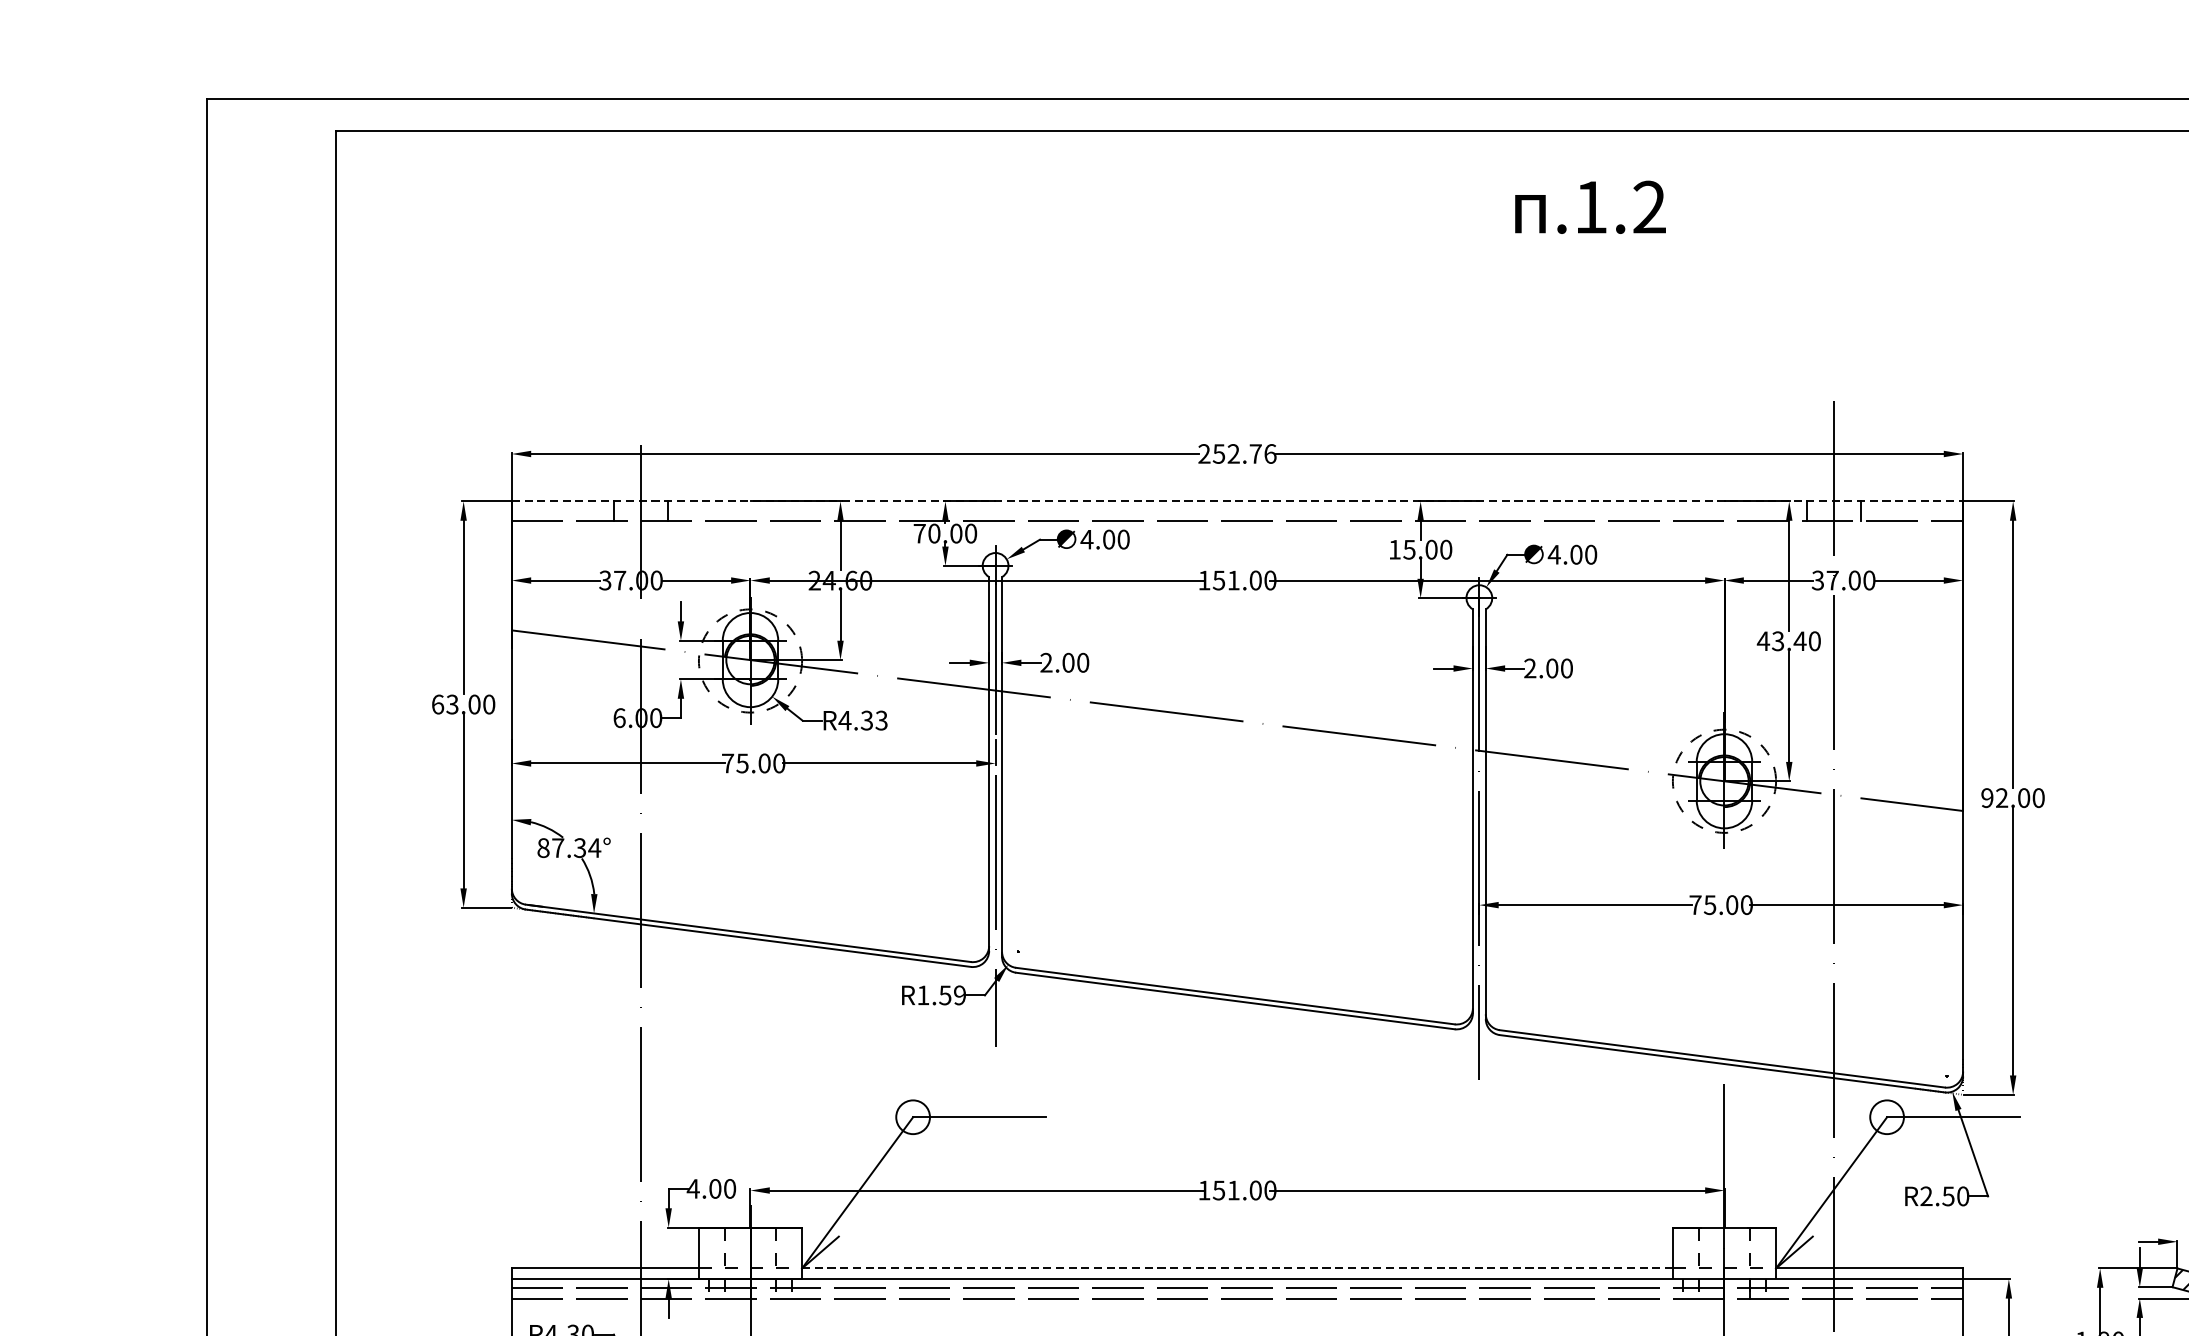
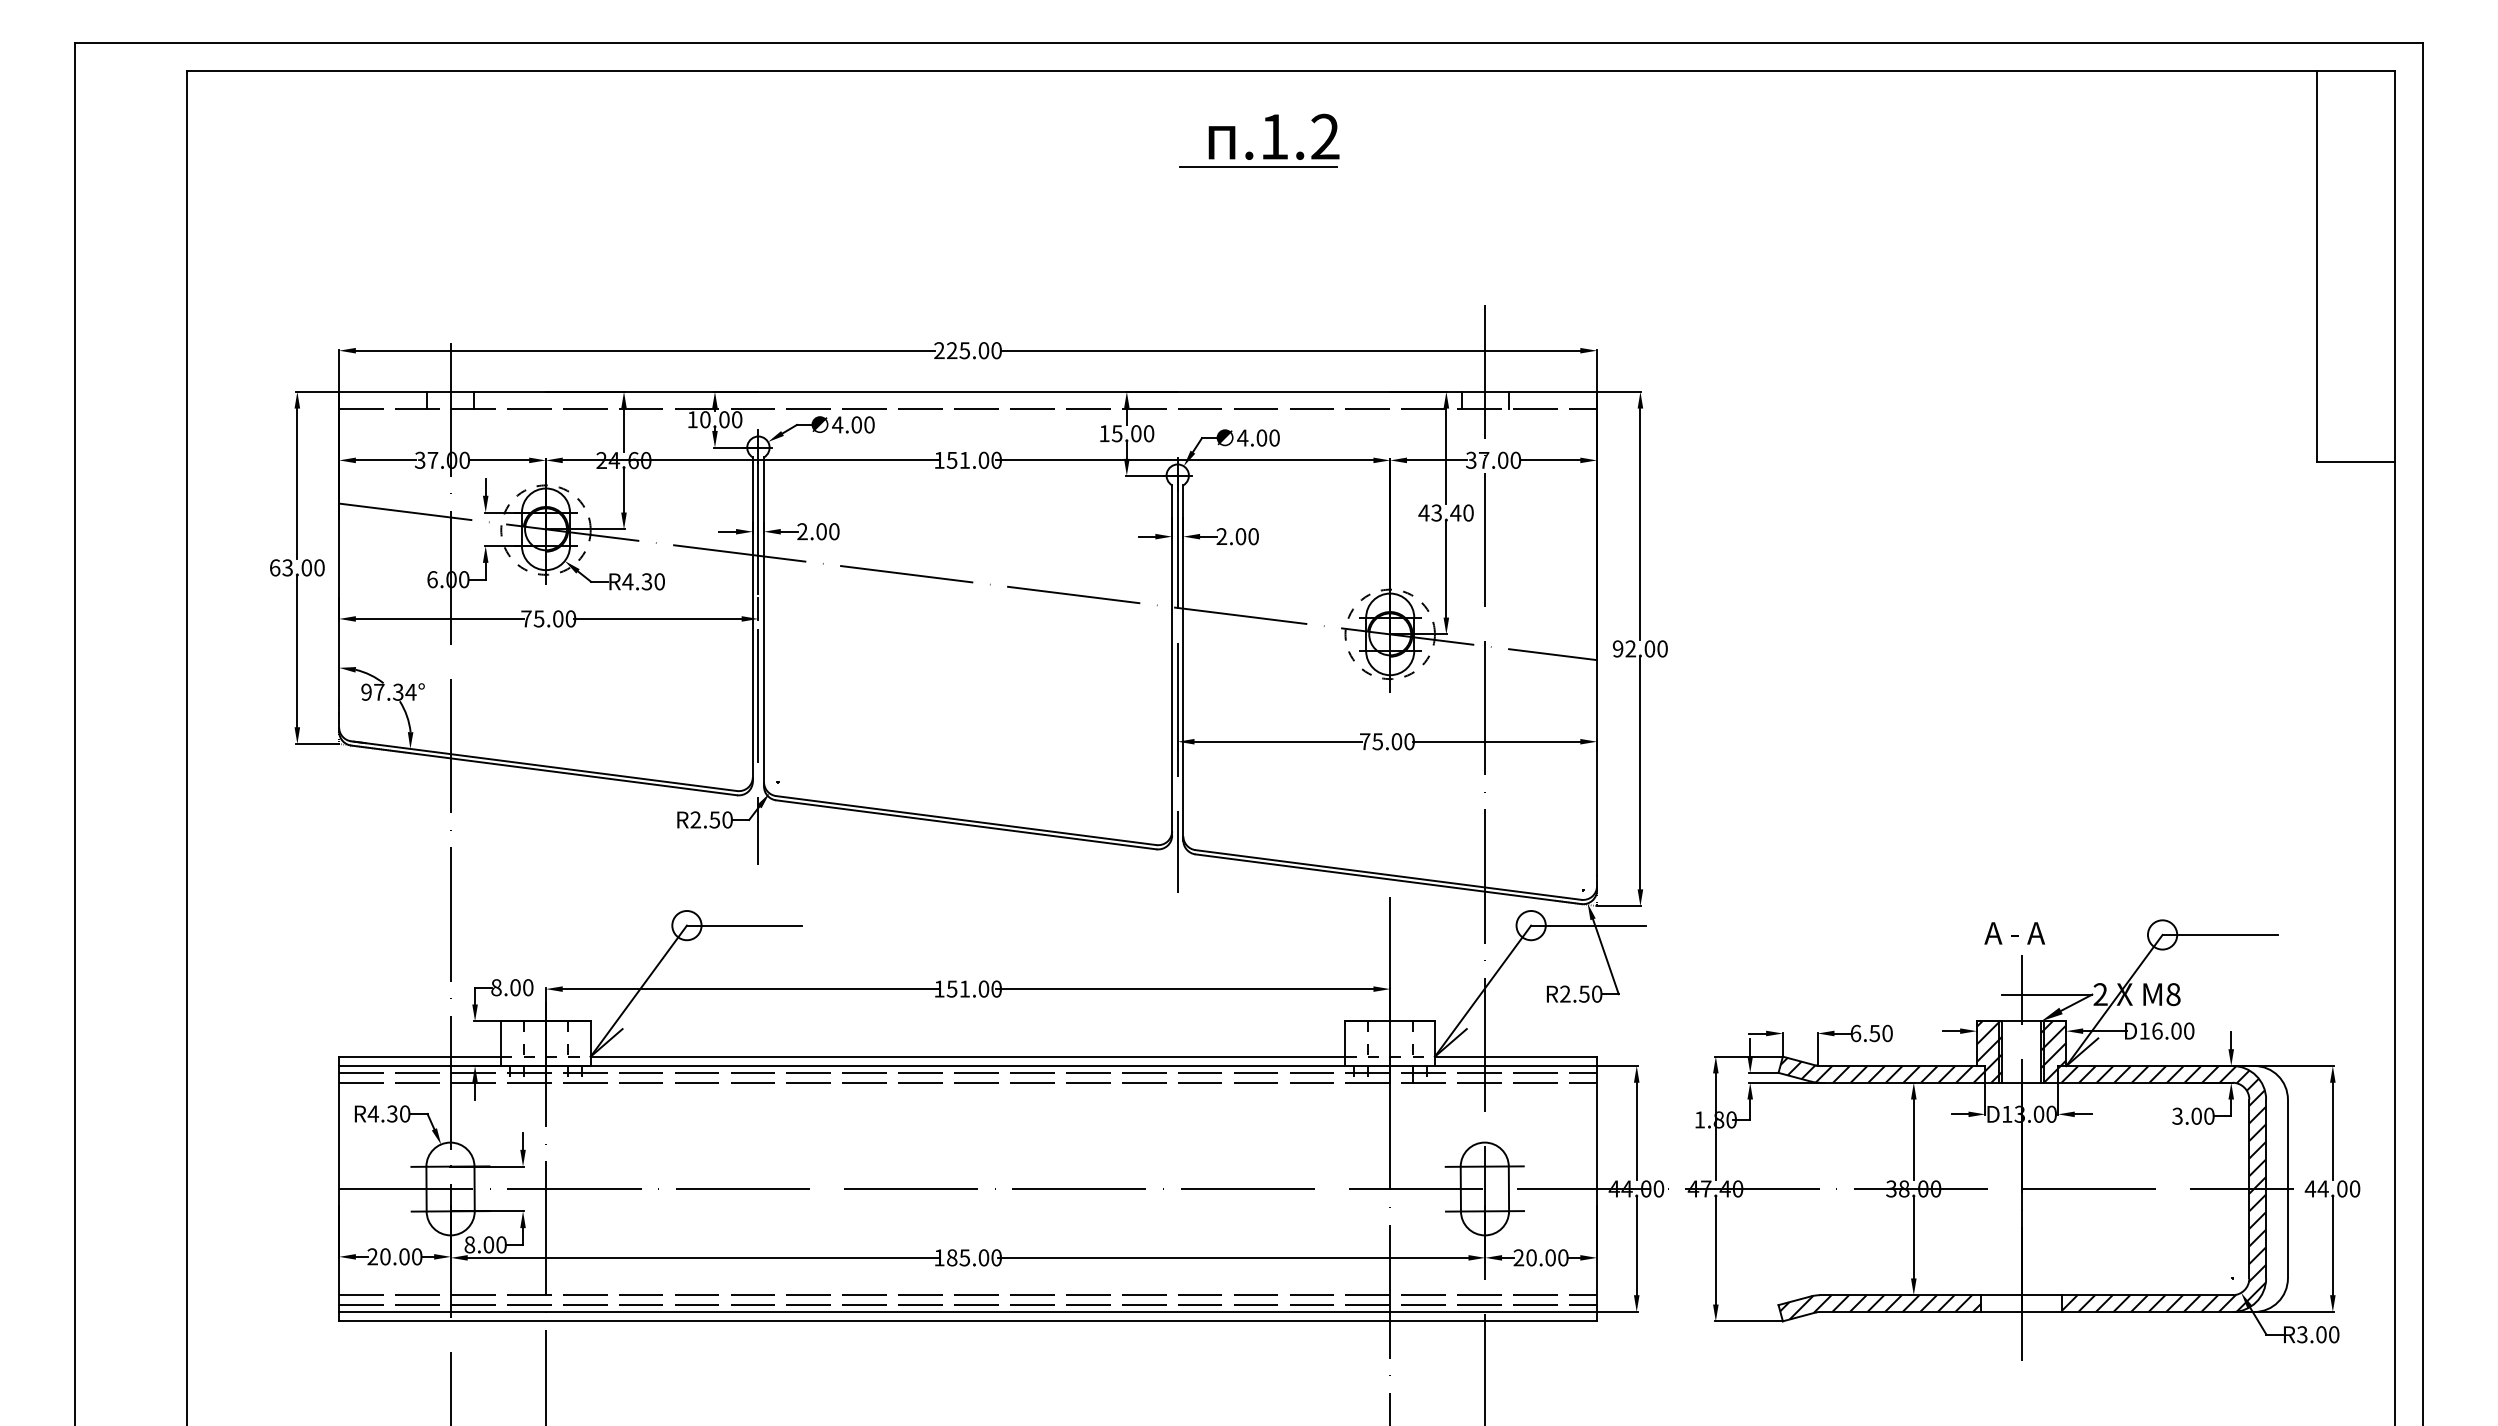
line: (1572, 242) -> (1258, 167), added
text: (1243, 453) -> (973, 350), 252.76 -> 225.00
line: (1237, 501) -> (968, 391), dashed -> solid
text: (919, 533) -> (692, 419), 70.00 -> 10.00
text: (881, 720) -> (659, 581), R4.33 -> R4.30
text: (543, 847) -> (366, 691), 87.34° -> 97.34°
text: (941, 994) -> (711, 819), R1.59 -> R2.50
text: (693, 1188) -> (496, 987), 4.00 -> 8.00
line: (1237, 1268) -> (968, 1056), dashed -> solid

